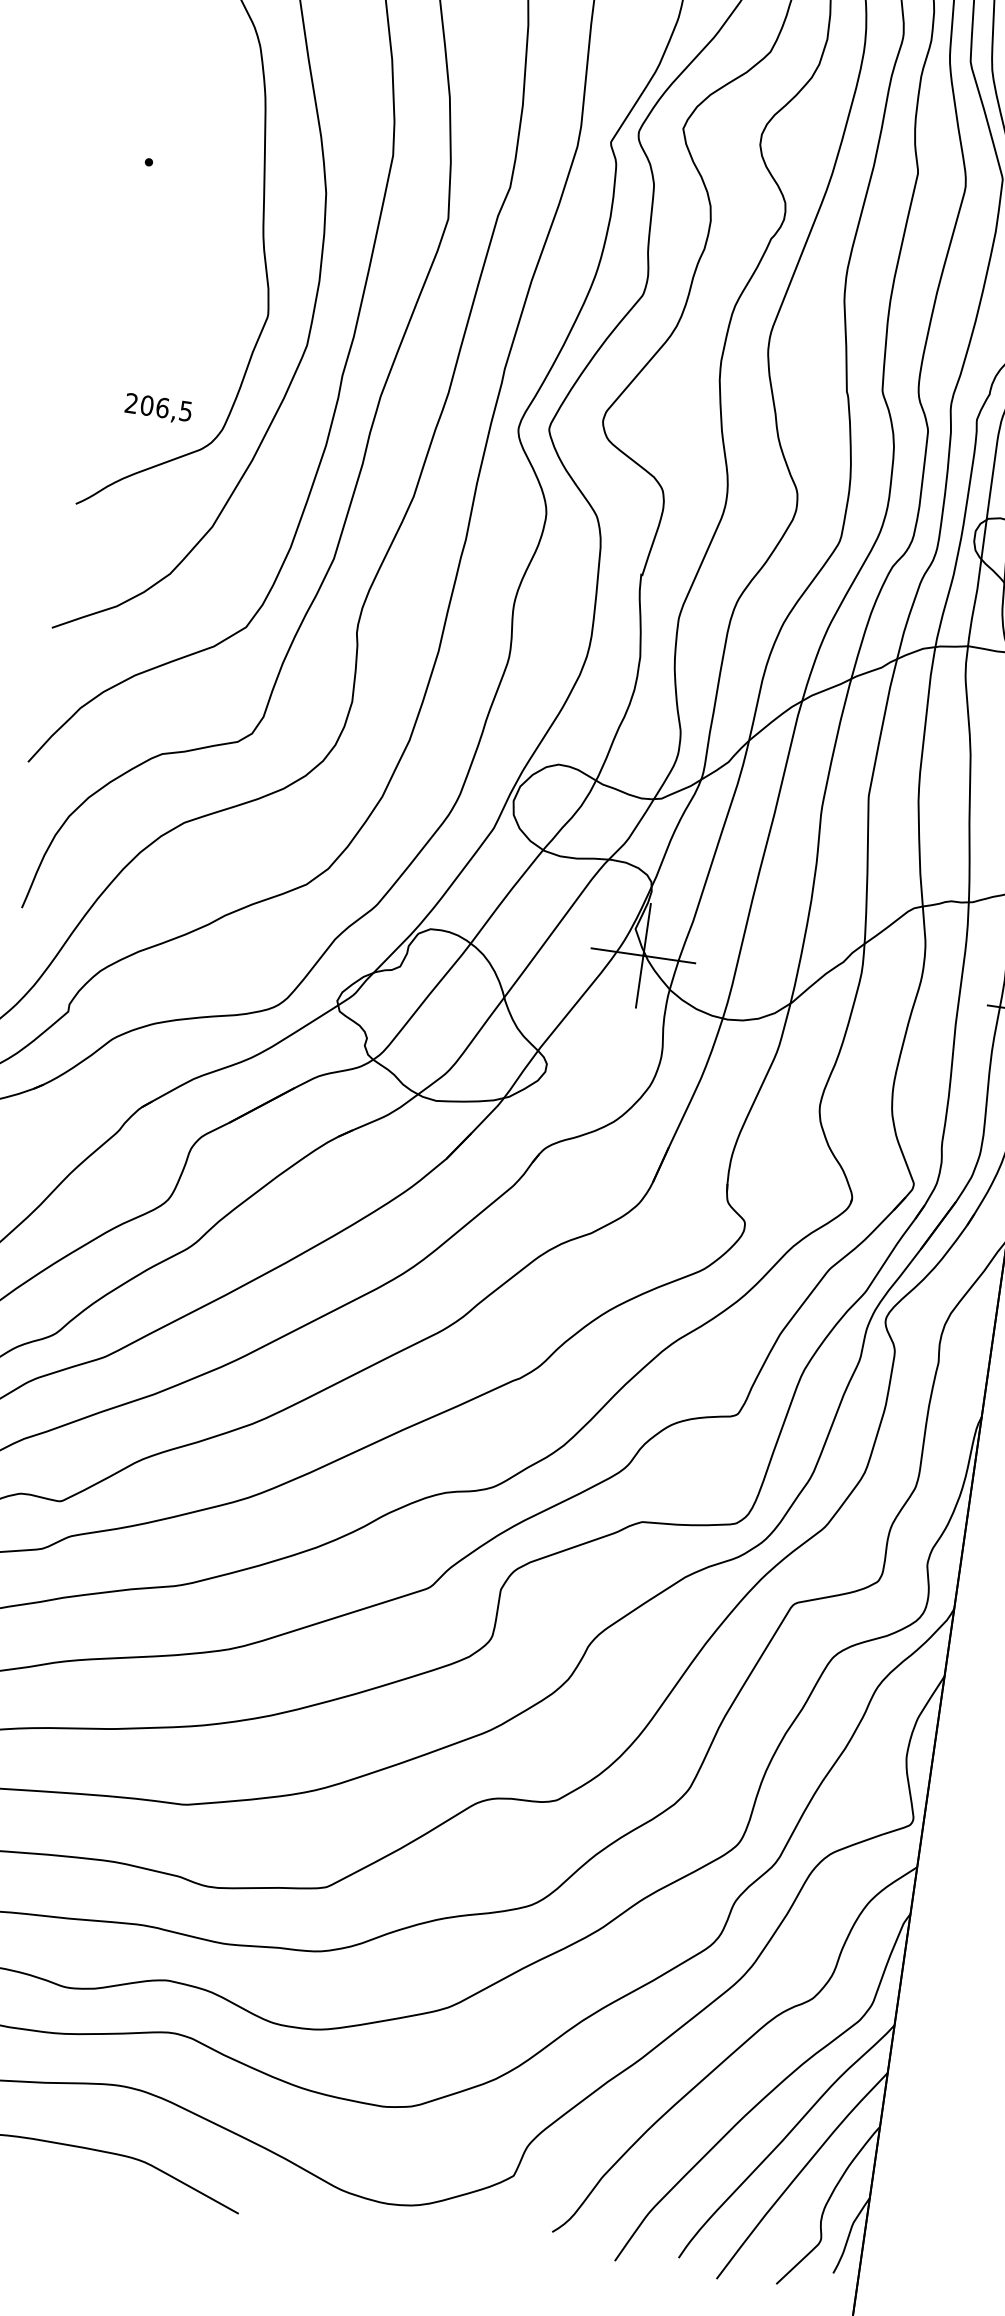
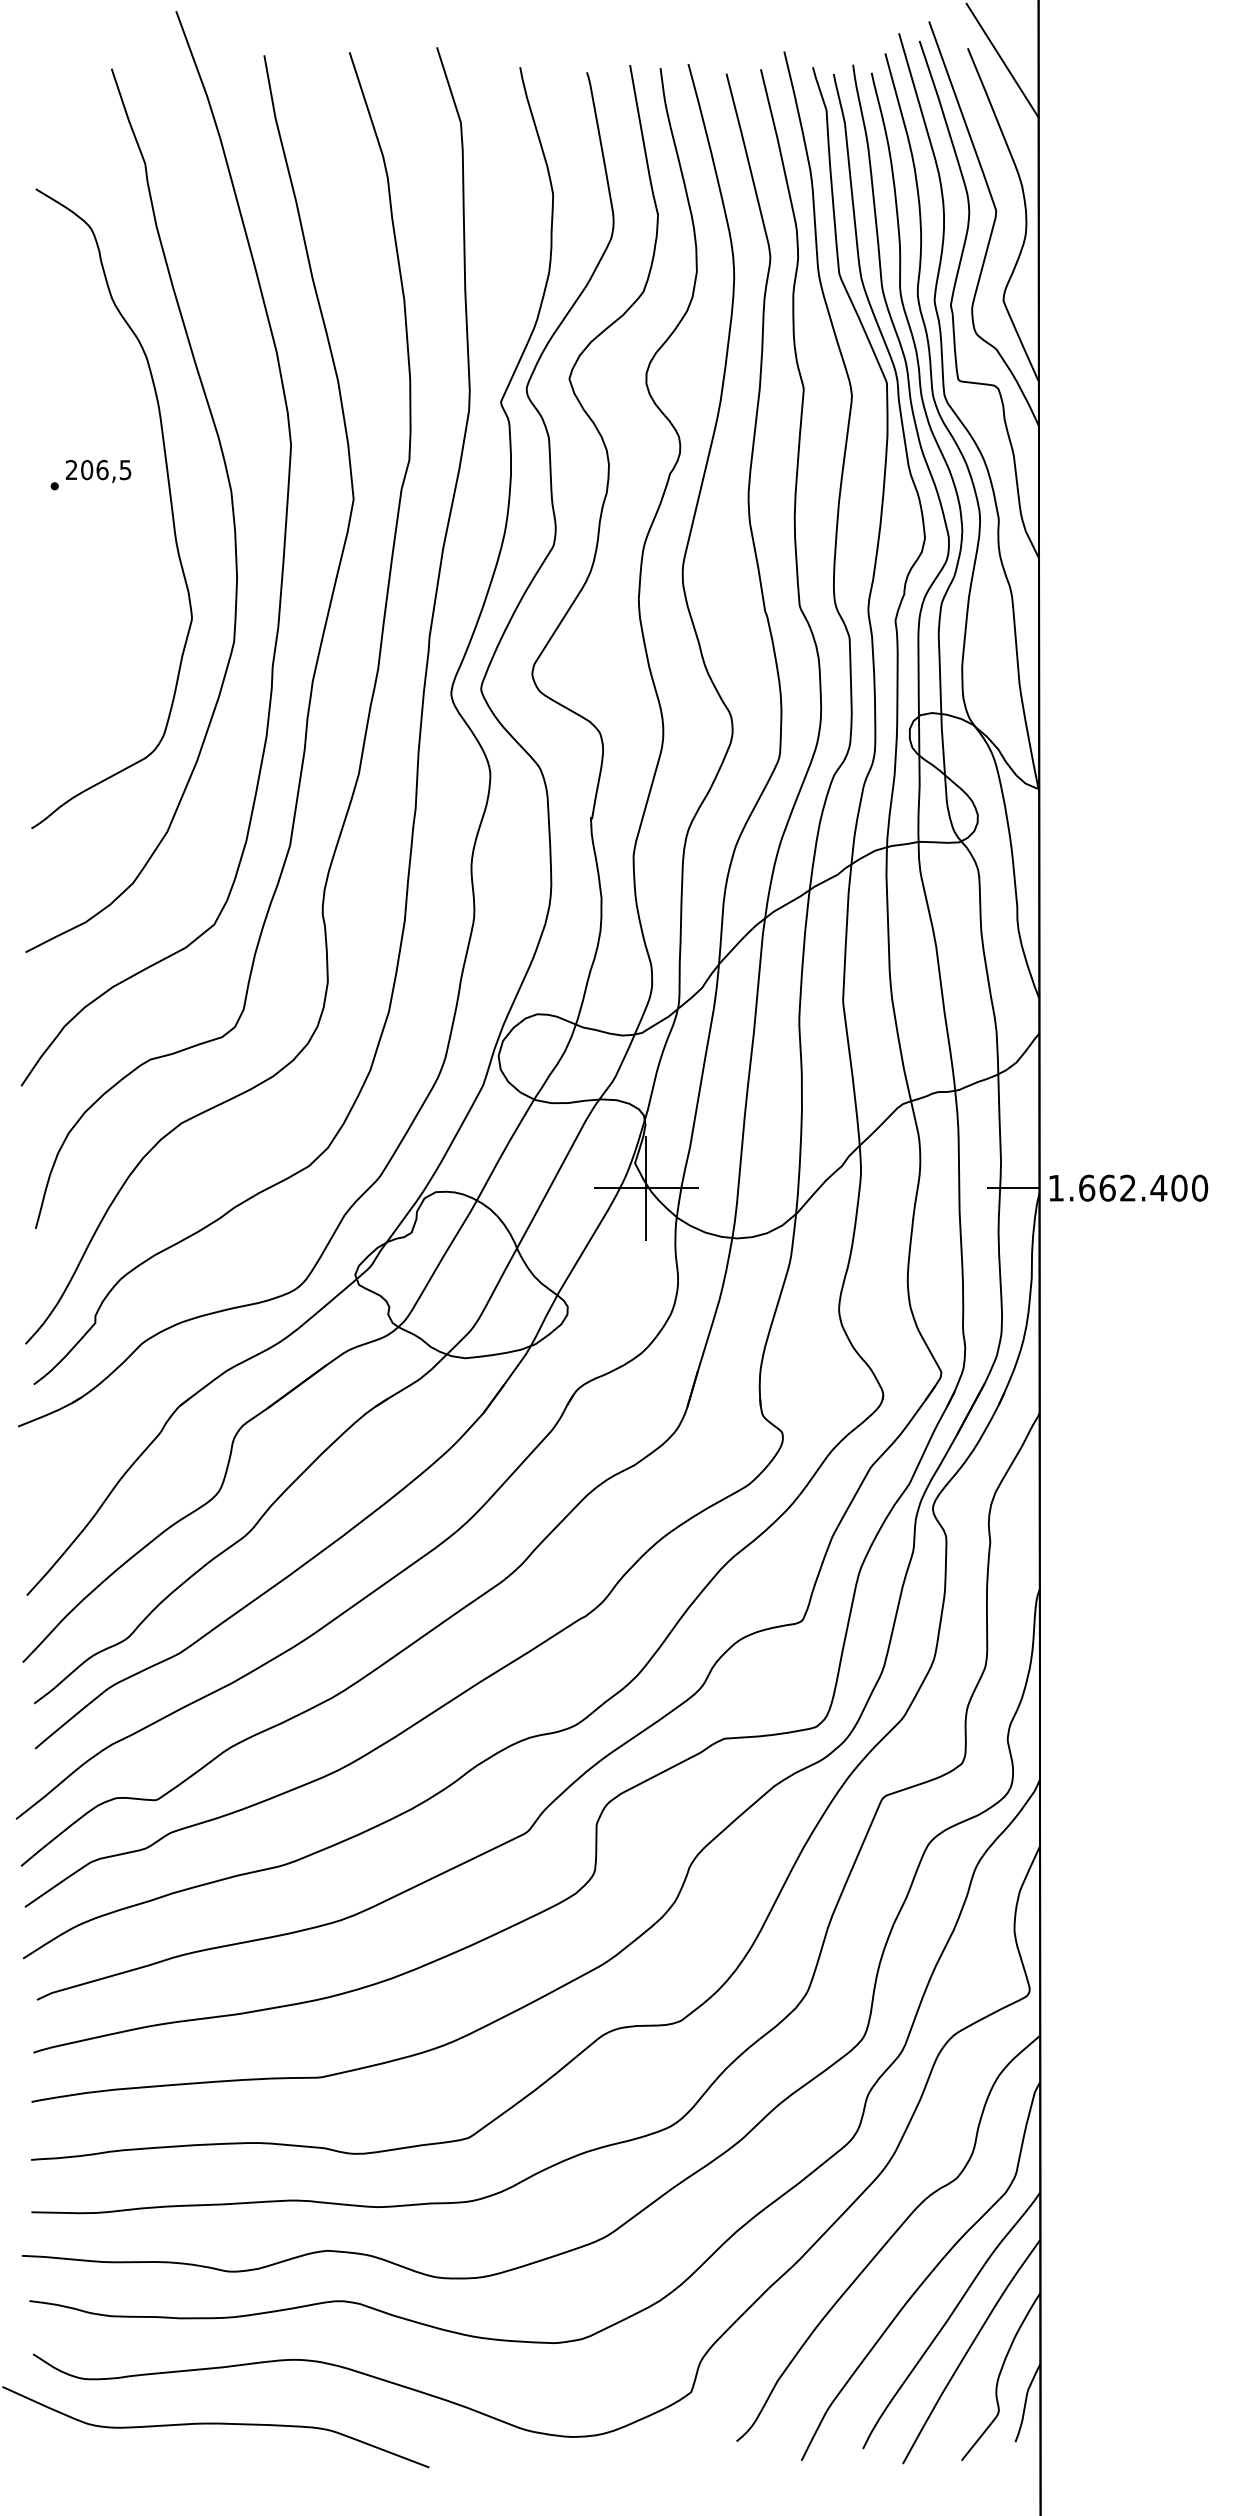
text: (158, 408) -> (98, 471), moved

